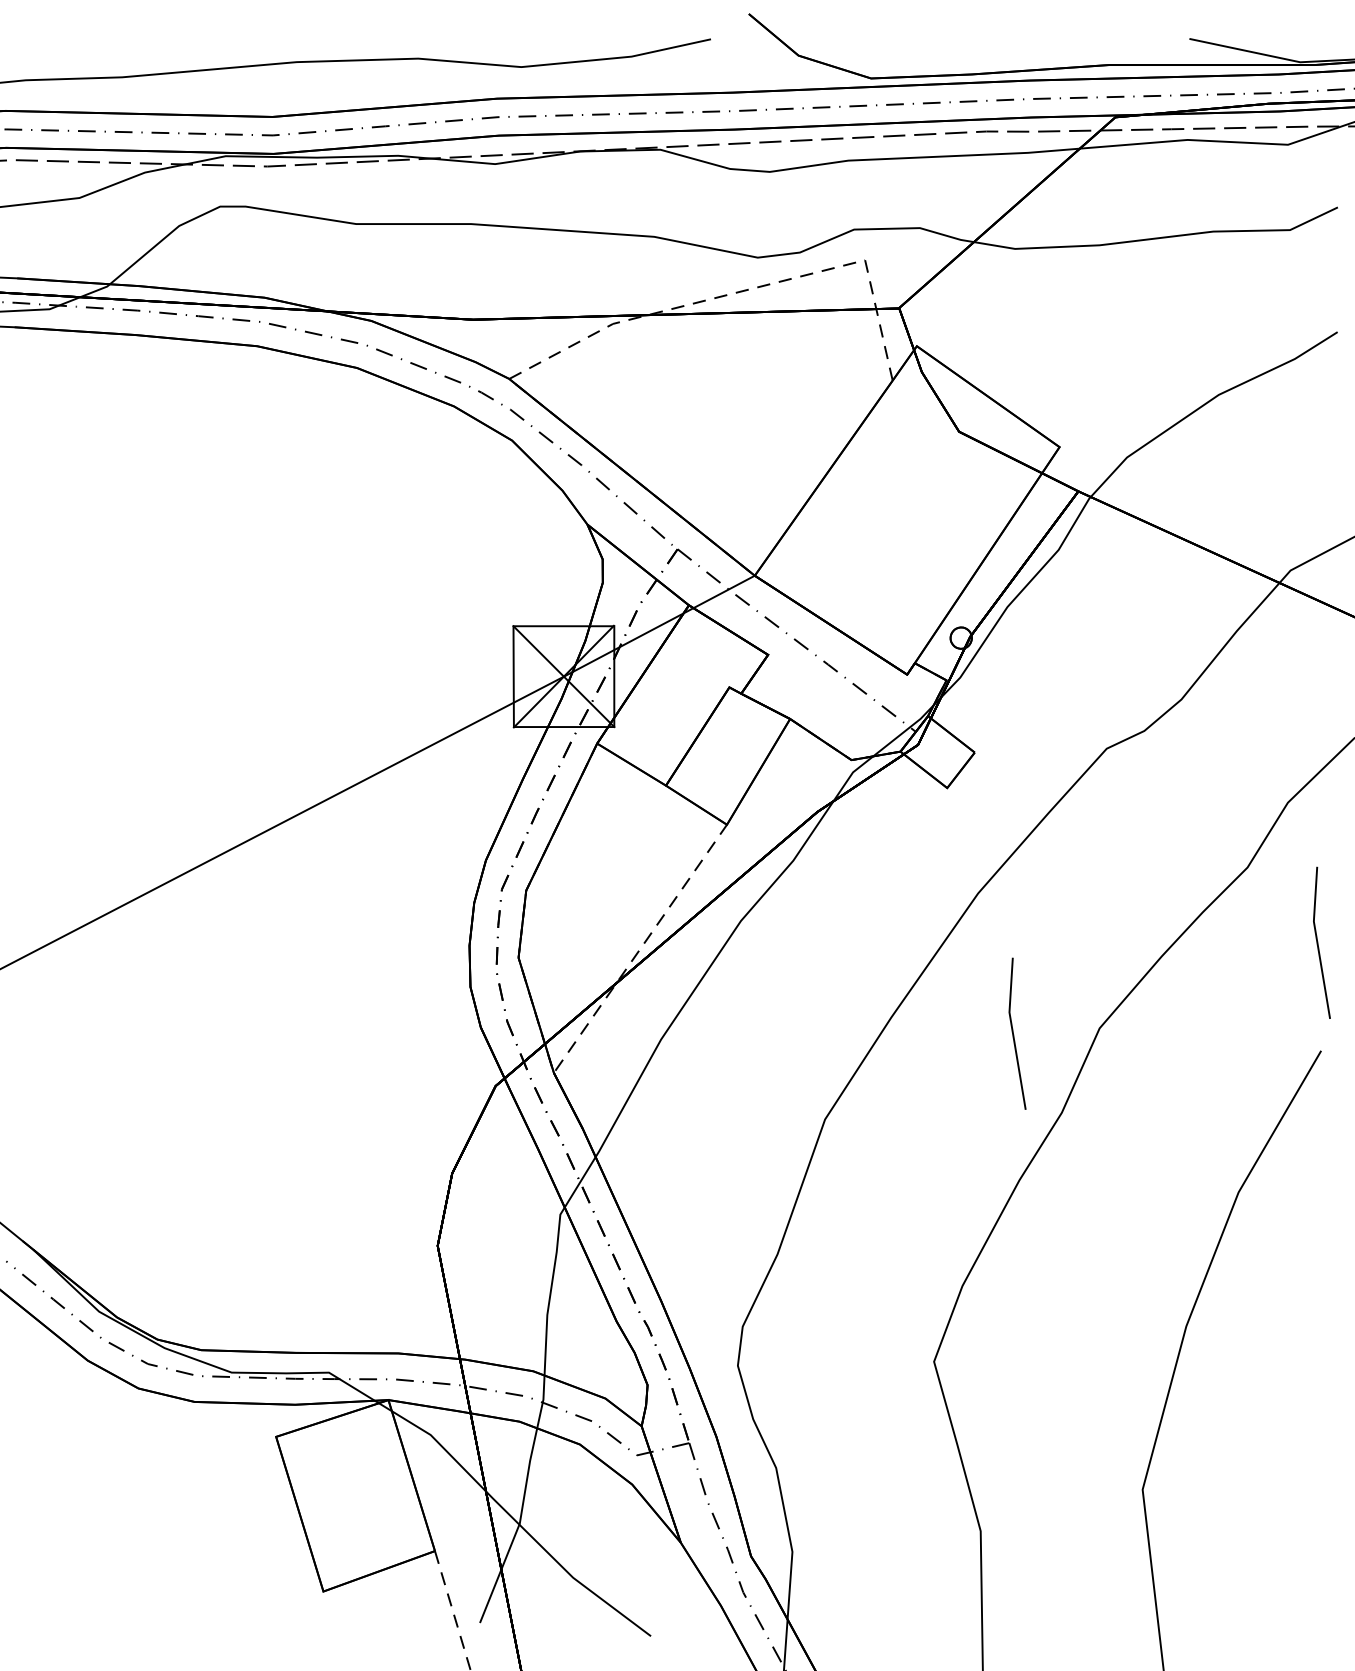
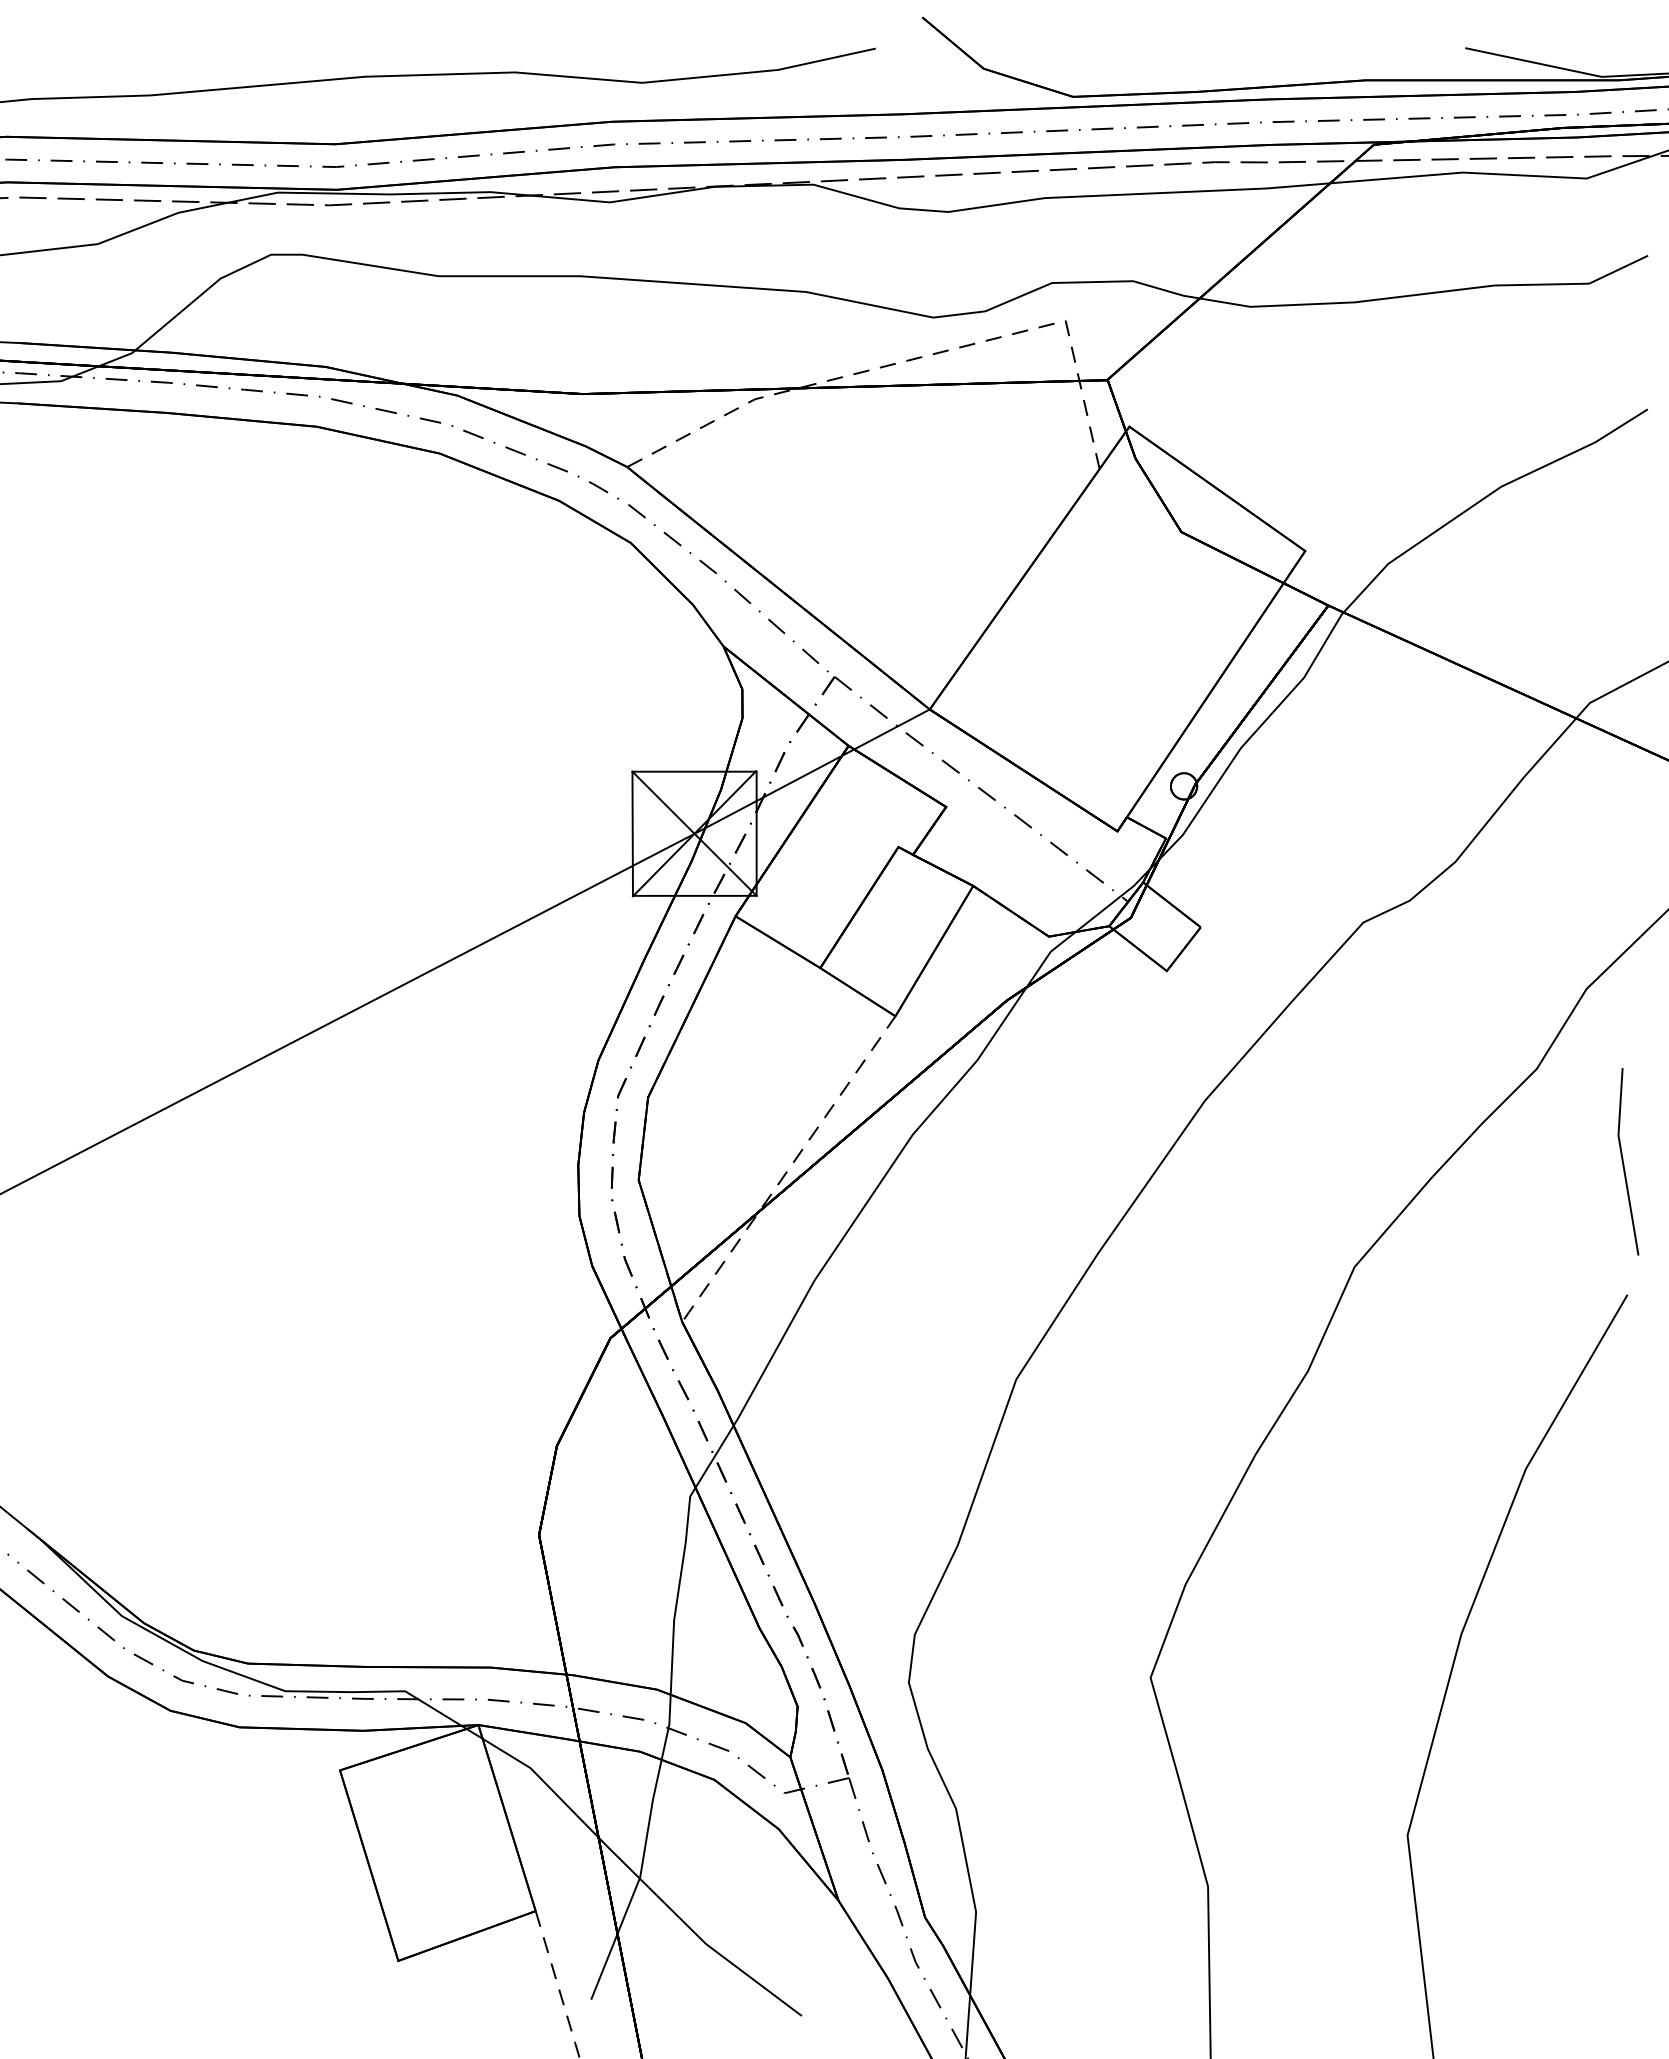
line: (1014, 1035) -> (1249, 1275), removed

